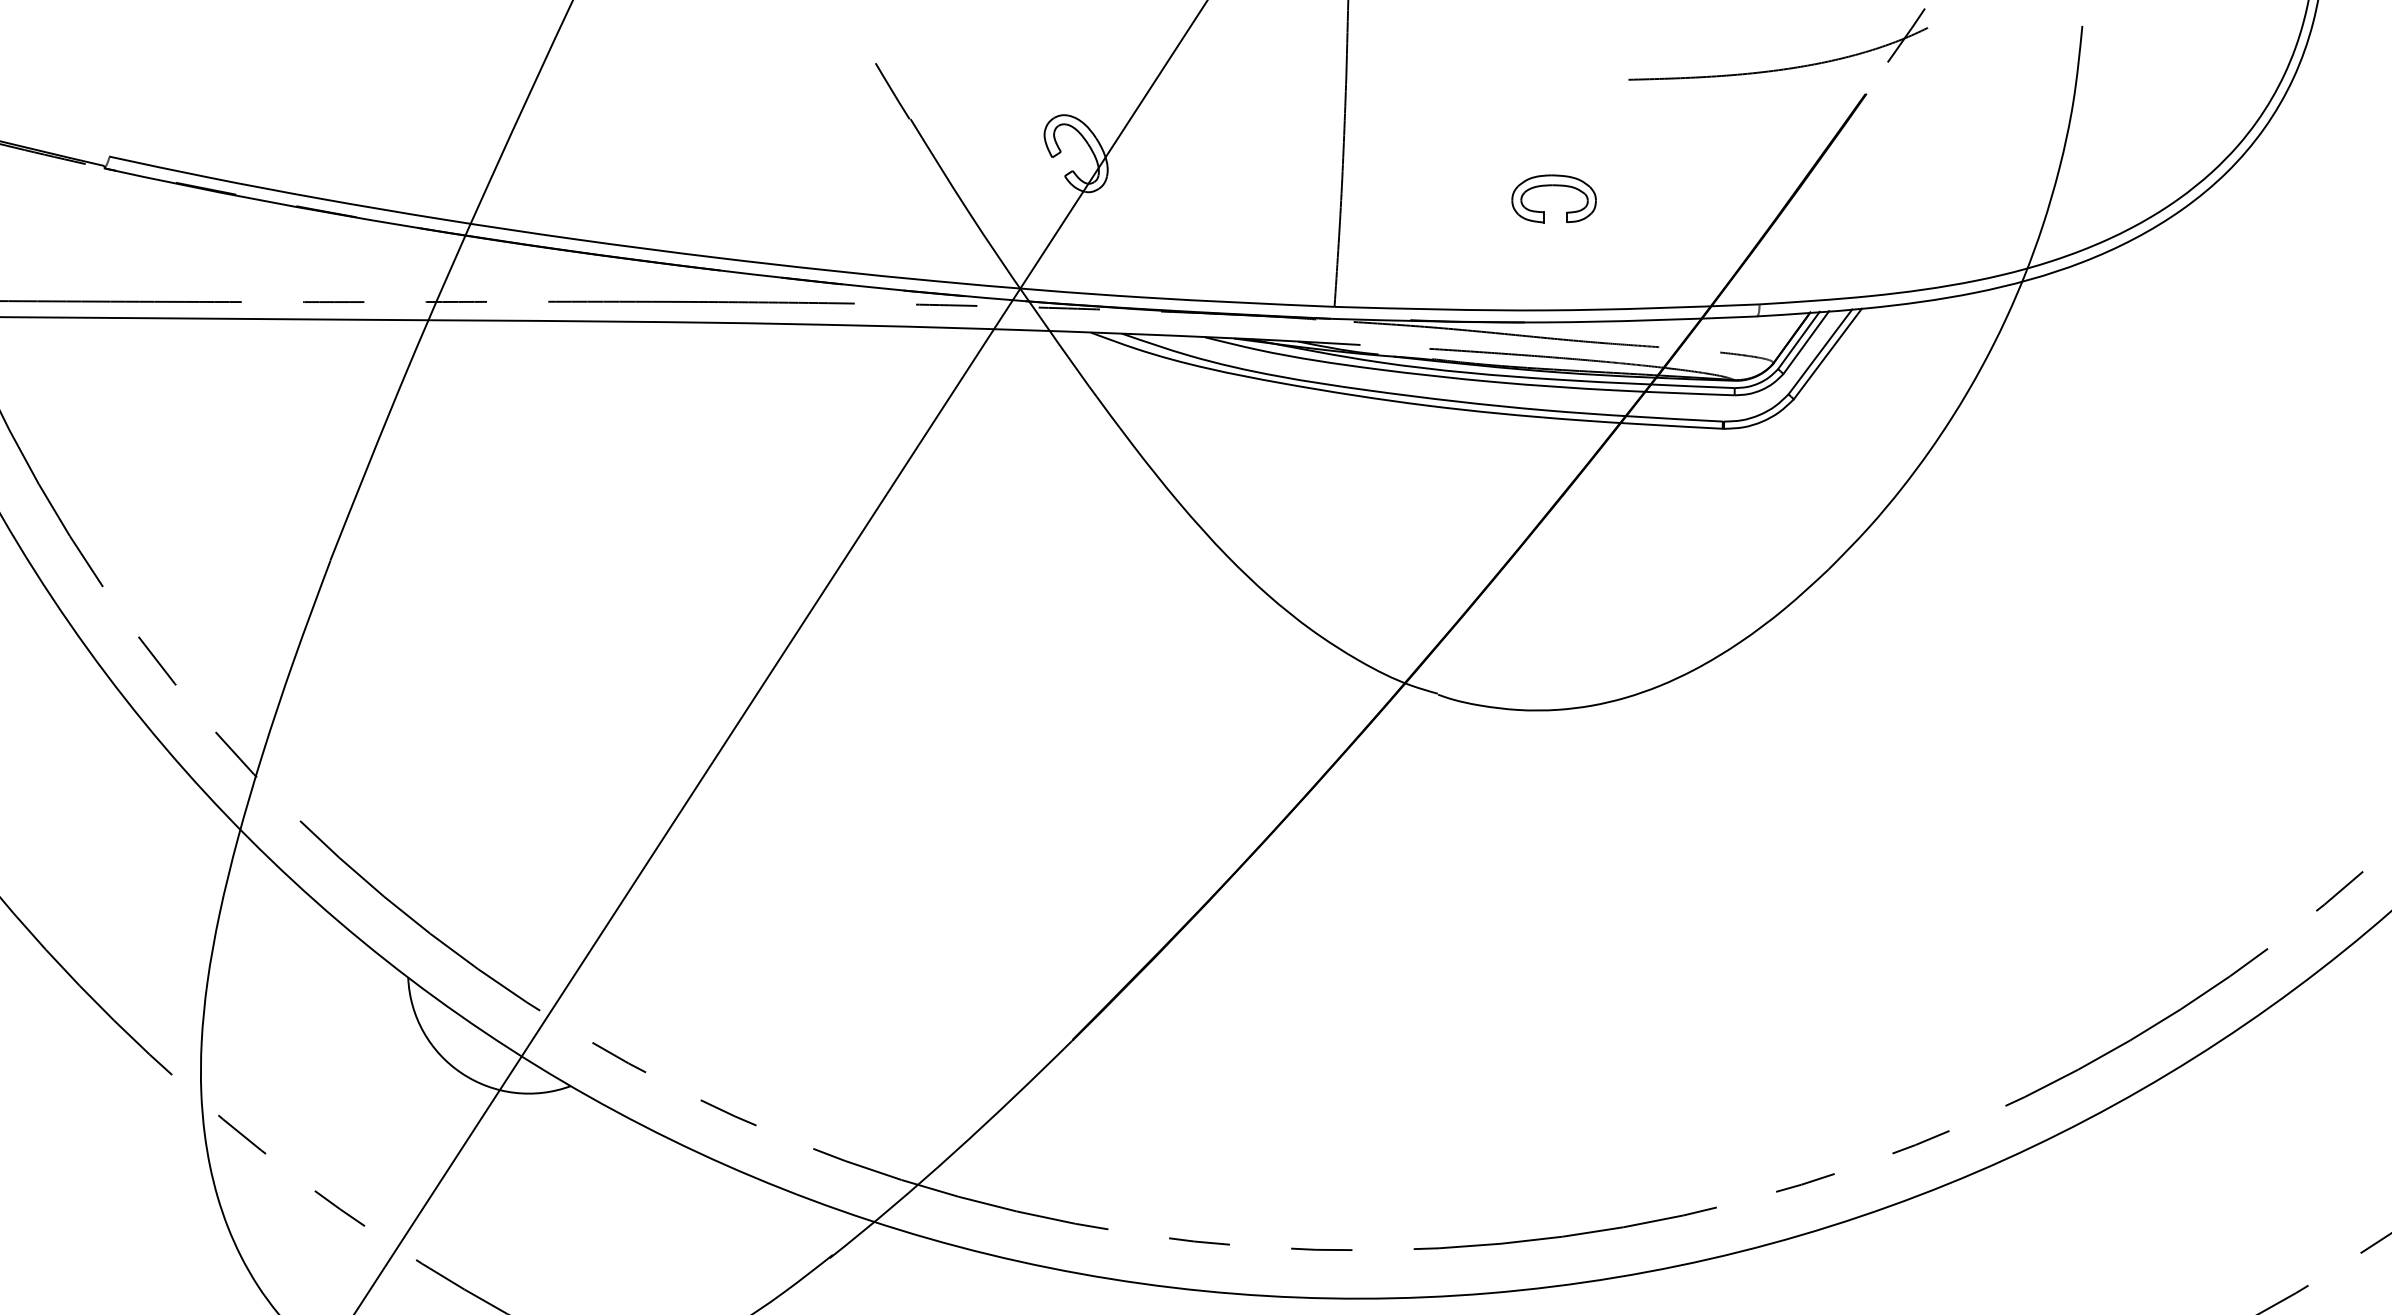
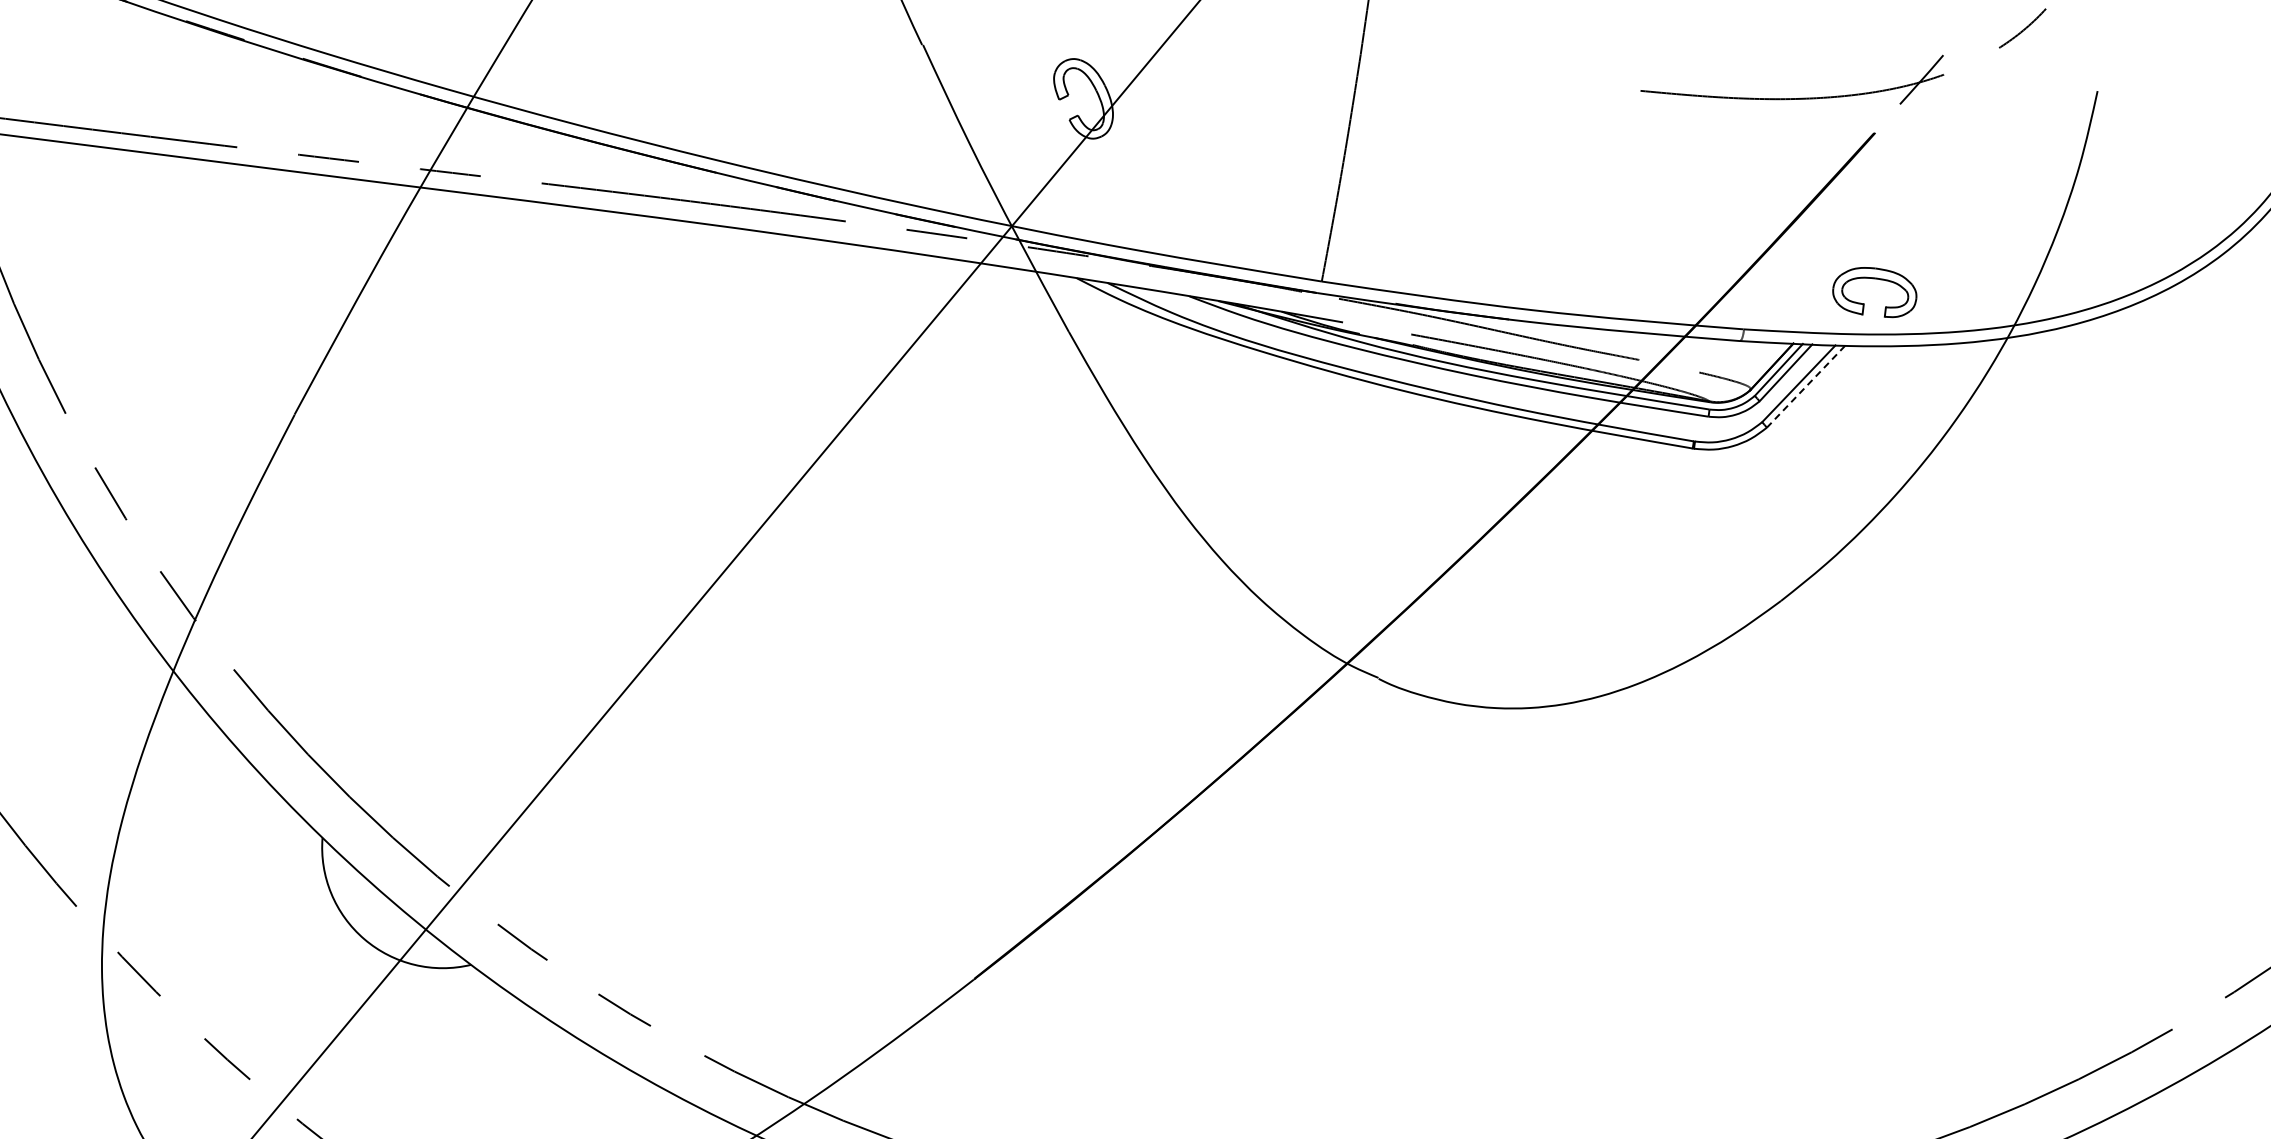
part: (1553, 186) -> (1875, 279), moved
line: (1827, 354) -> (1805, 387), solid -> dashed

